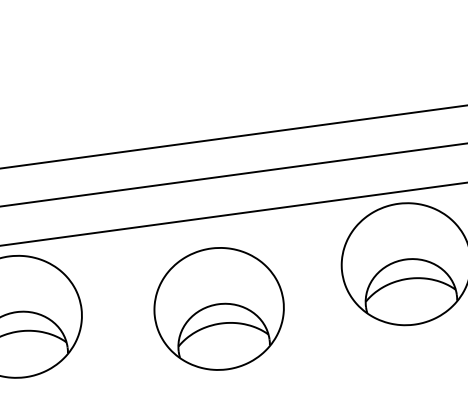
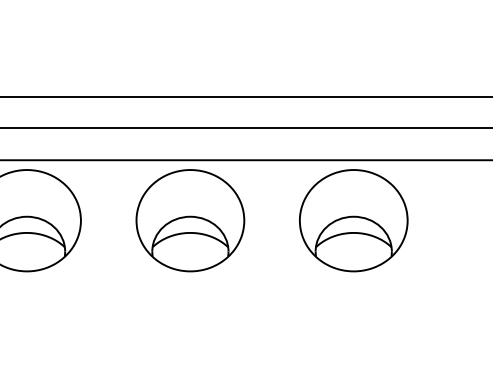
part: (219, 308) -> (190, 220), moved

